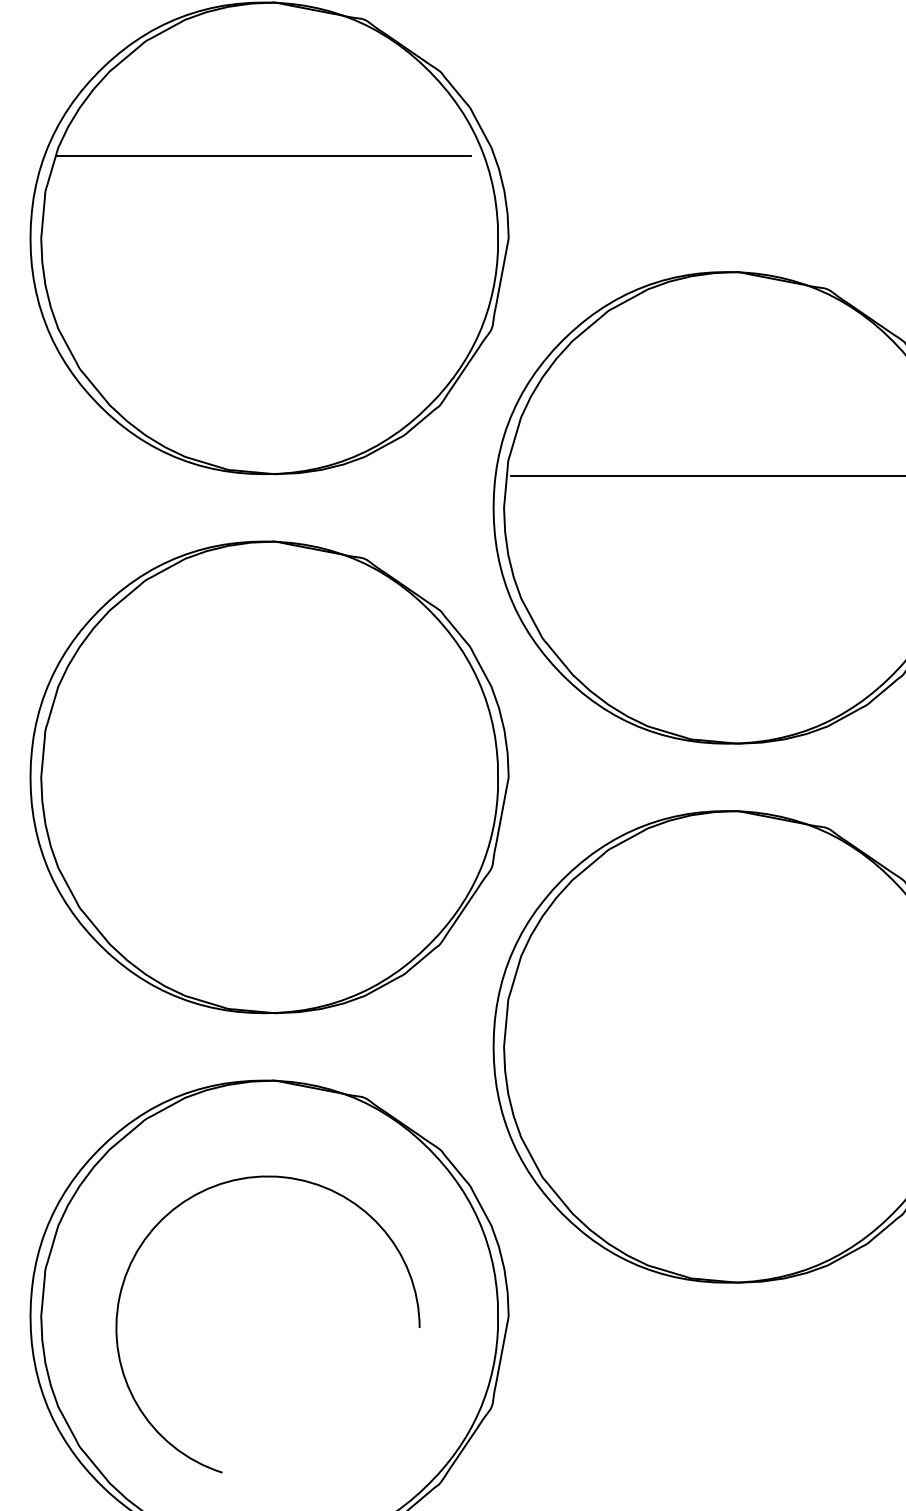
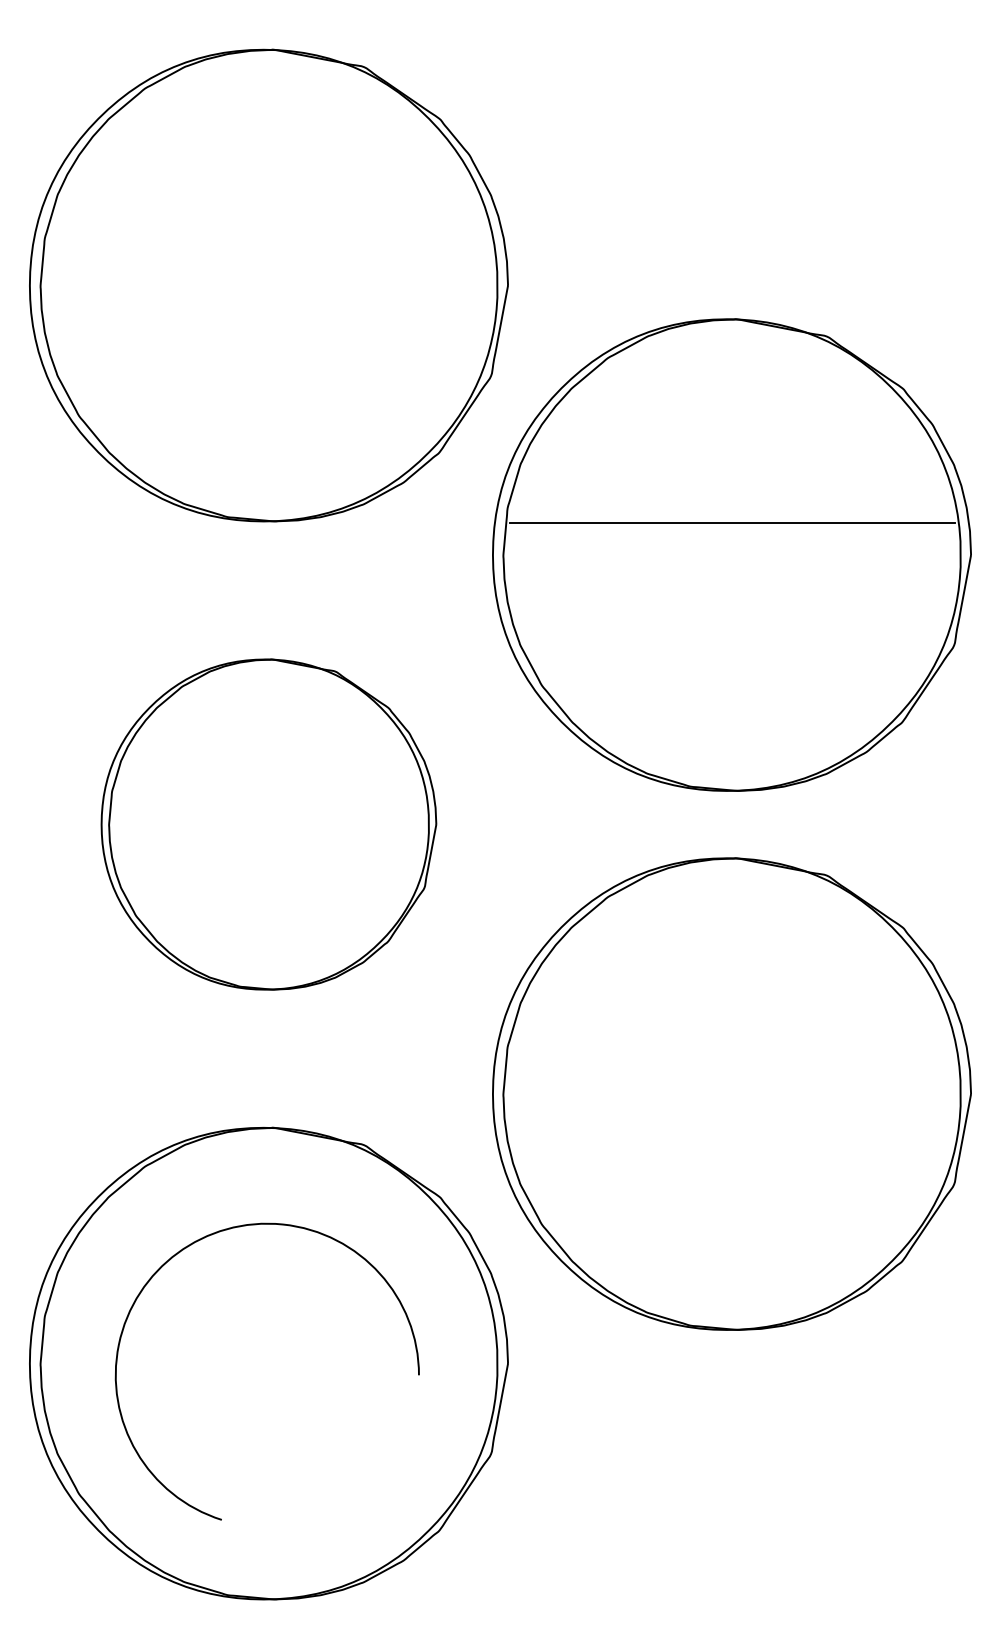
line: (264, 155) -> (263, 202), removed
part: (269, 777) -> (268, 824), size x0.7

